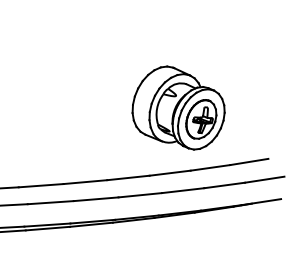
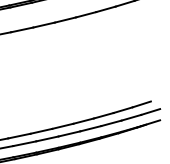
part: (179, 106) -> (103, 82), removed

